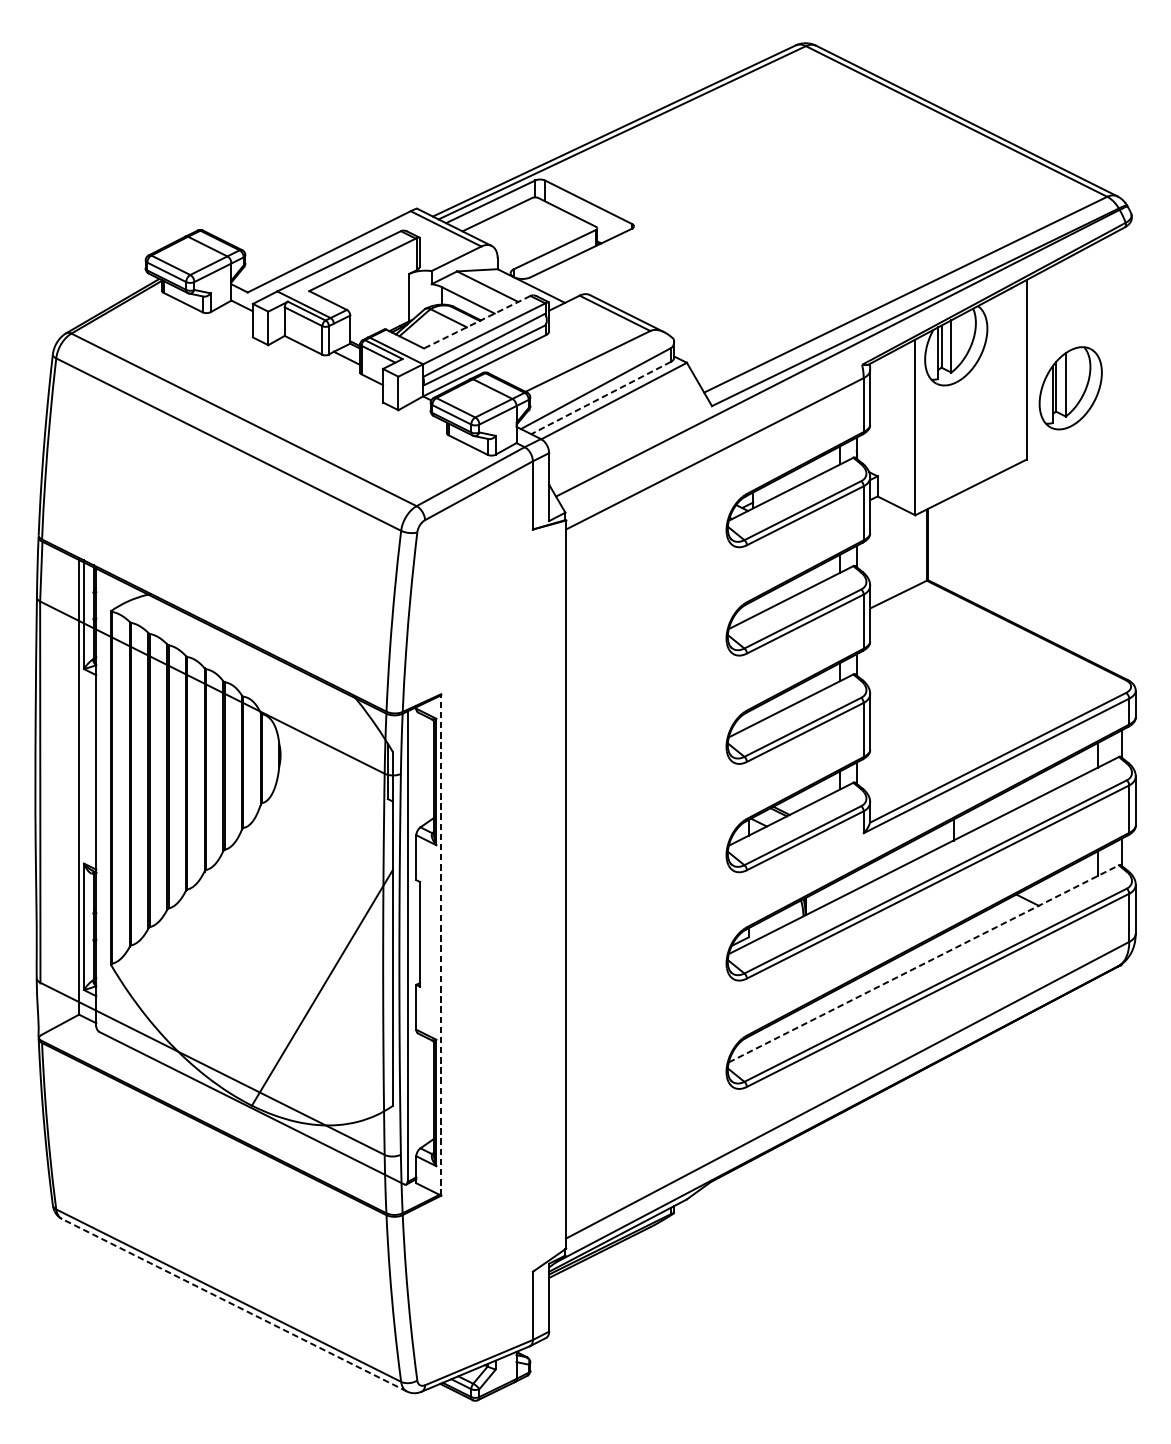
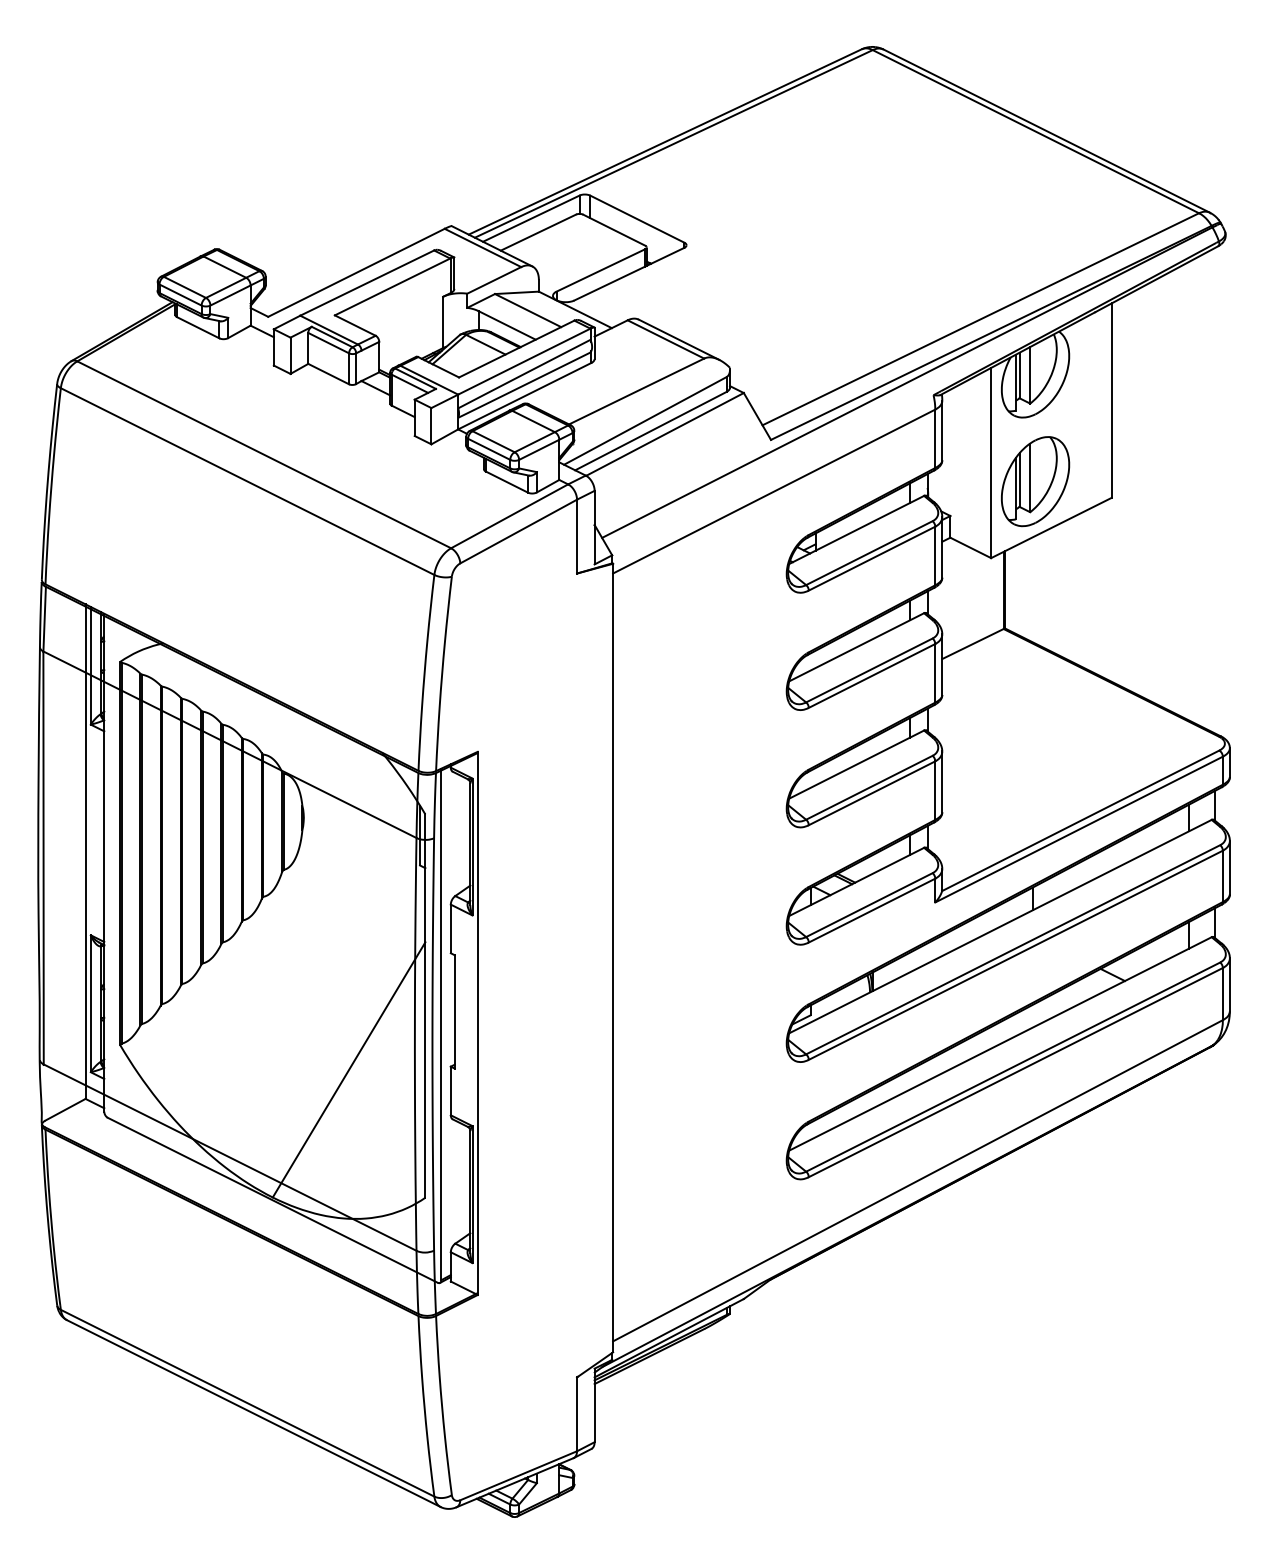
line: (477, 322) -> (516, 349), dashed -> solid
part: (1070, 388) -> (1035, 481), moved
line: (600, 398) -> (650, 431), dashed -> solid
line: (440, 945) -> (477, 1023), dashed -> solid
line: (923, 963) -> (1000, 1043), dashed -> solid
line: (234, 1305) -> (253, 1413), dashed -> solid

